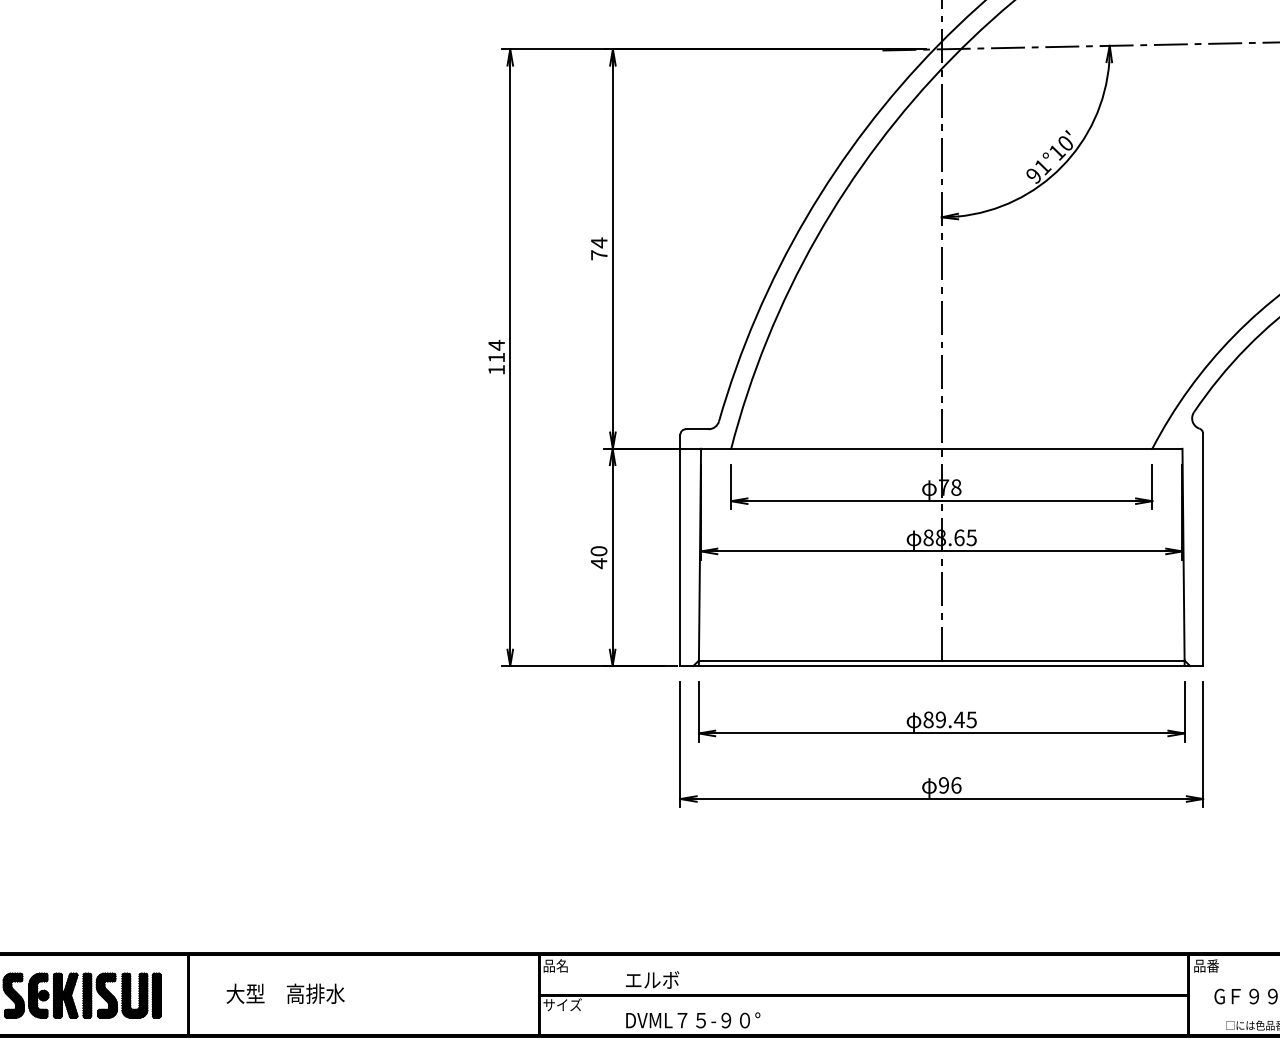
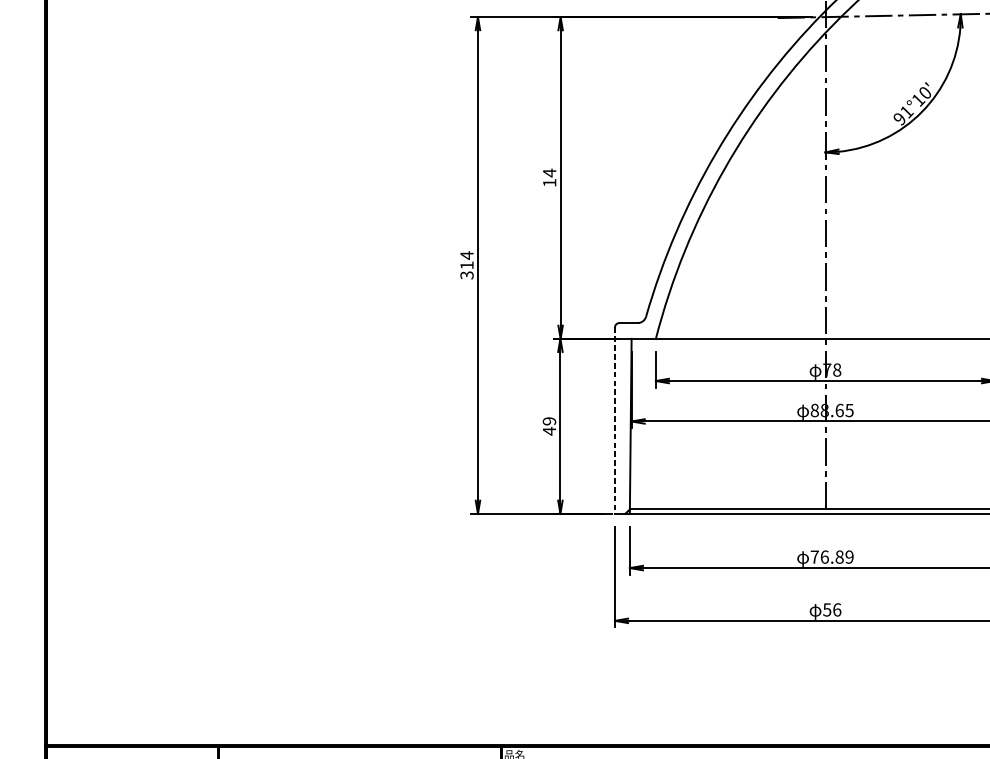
text: (599, 255) -> (549, 183), 74 -> 14
text: (496, 370) -> (466, 275), 114 -> 314
line: (680, 550) -> (615, 420), solid -> dashed
text: (598, 551) -> (549, 421), 40 -> 49
text: (949, 719) -> (831, 556), 89.45 -> 76.89
text: (943, 785) -> (826, 609), 96 -> 56

